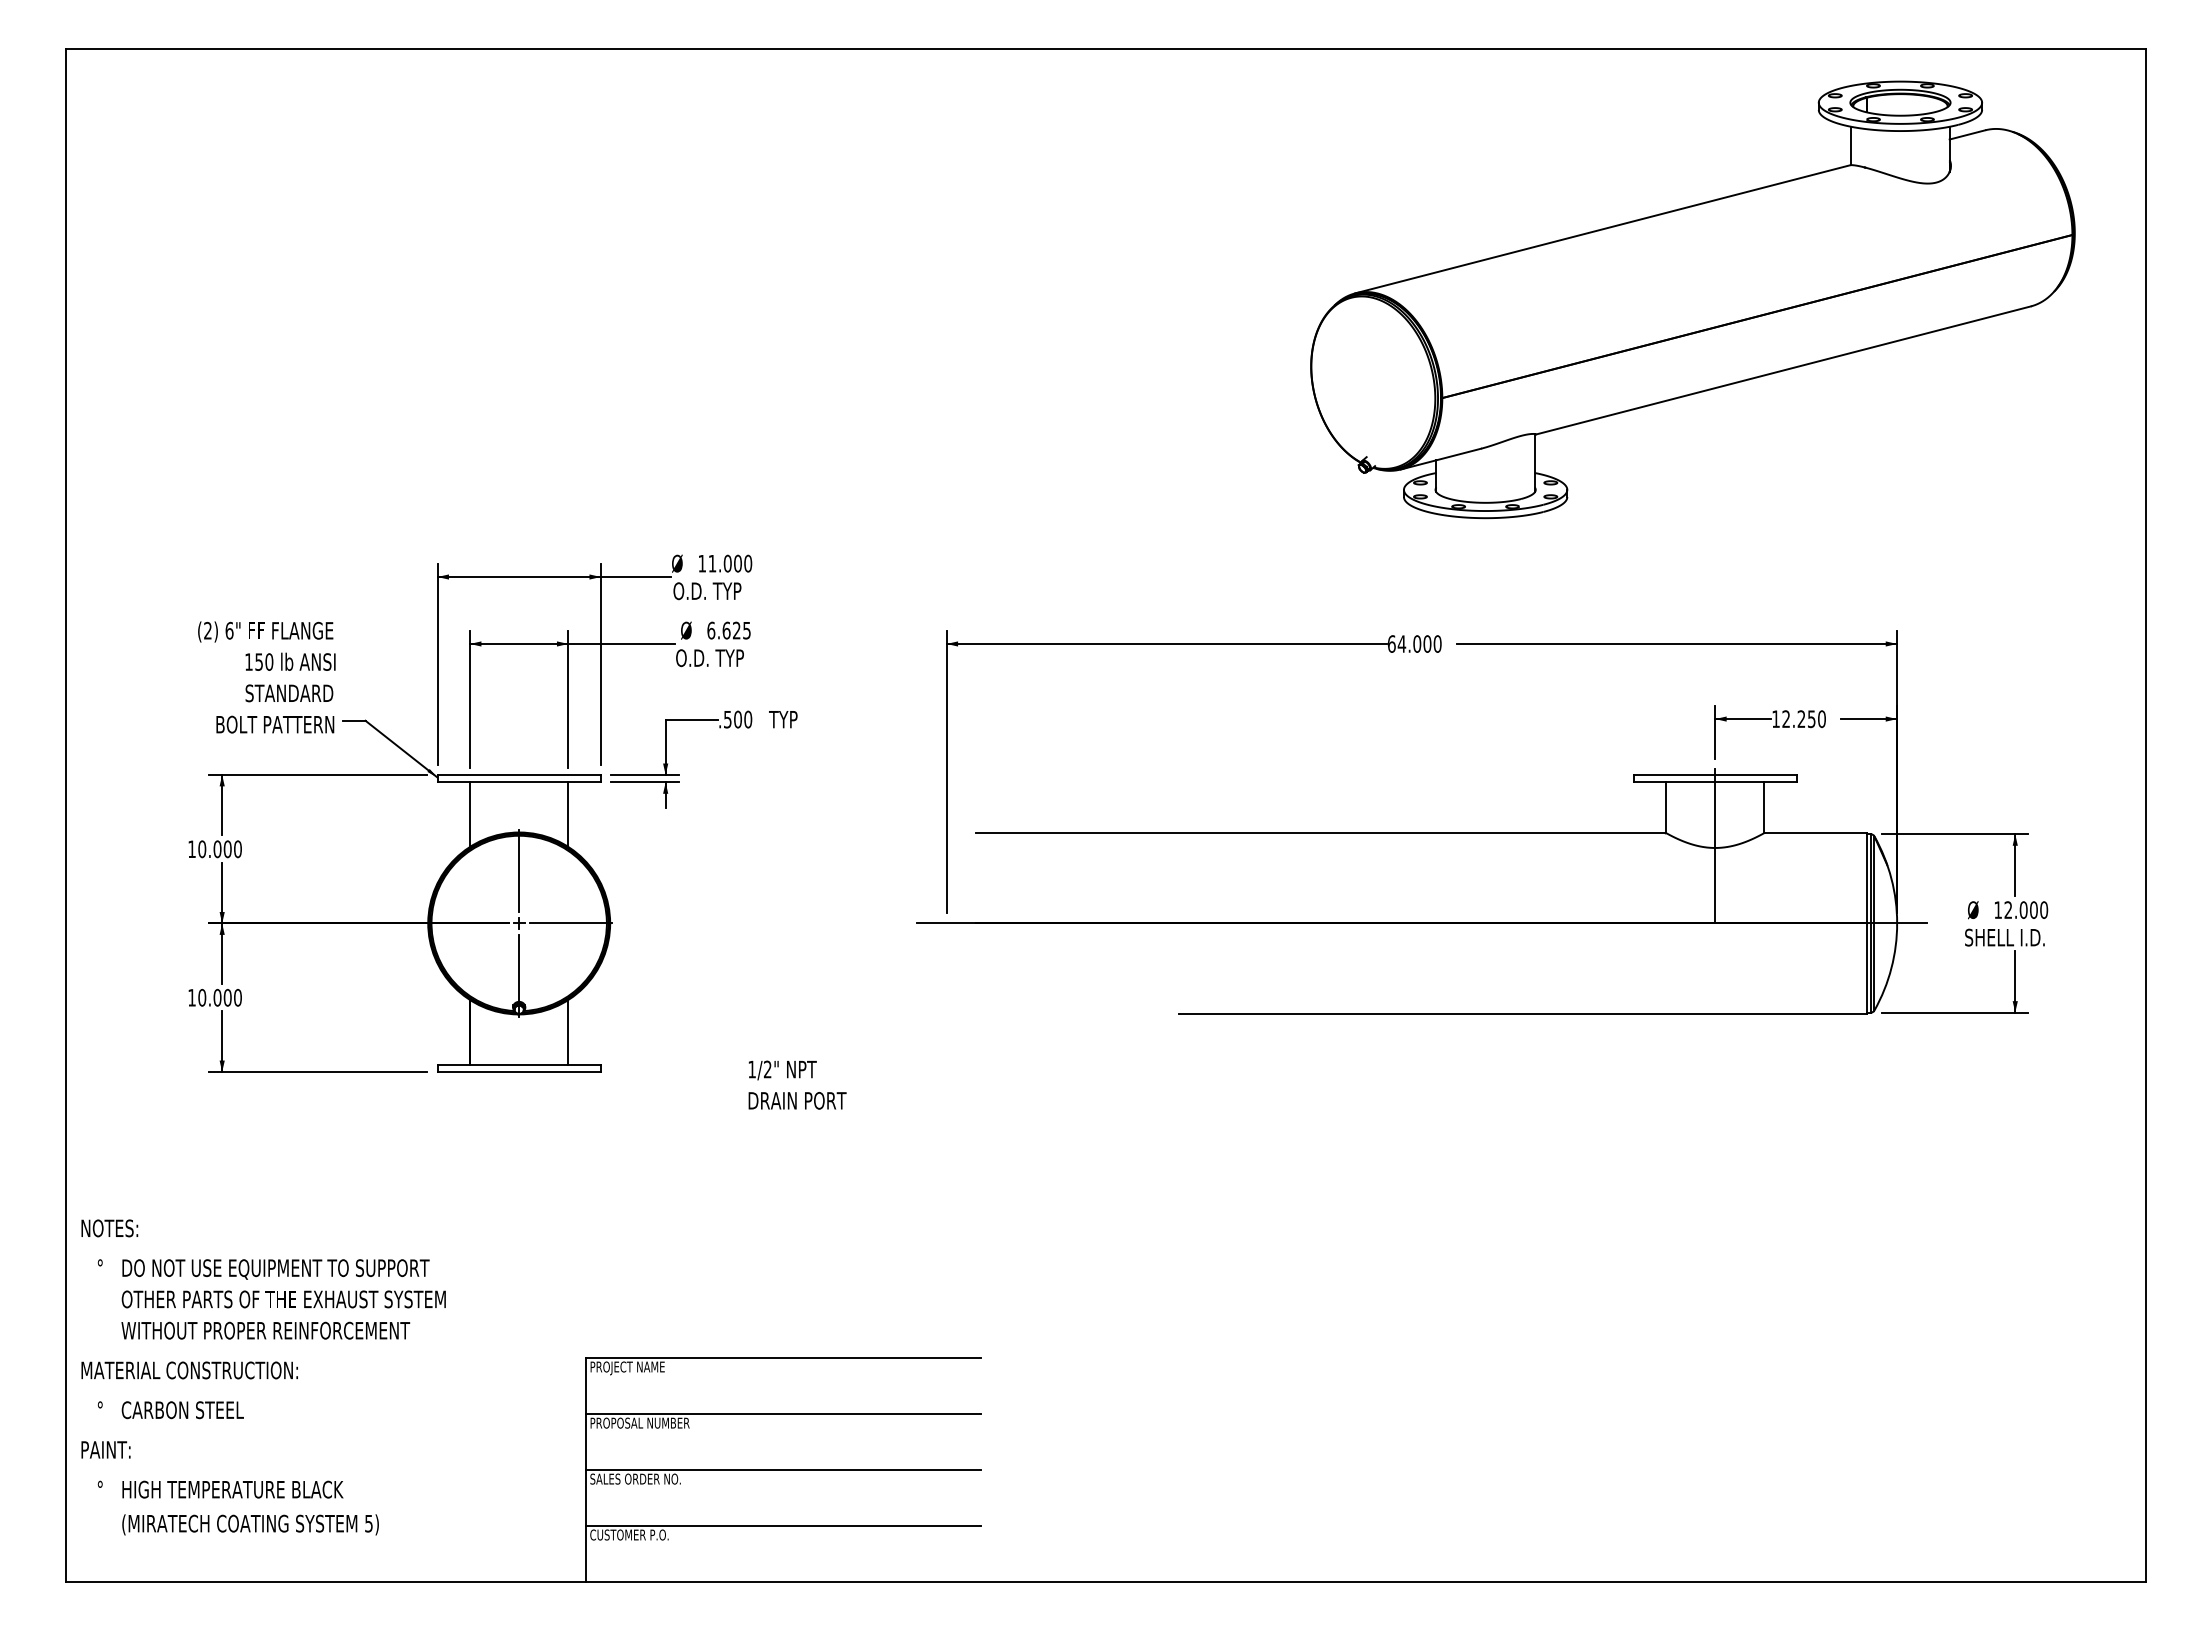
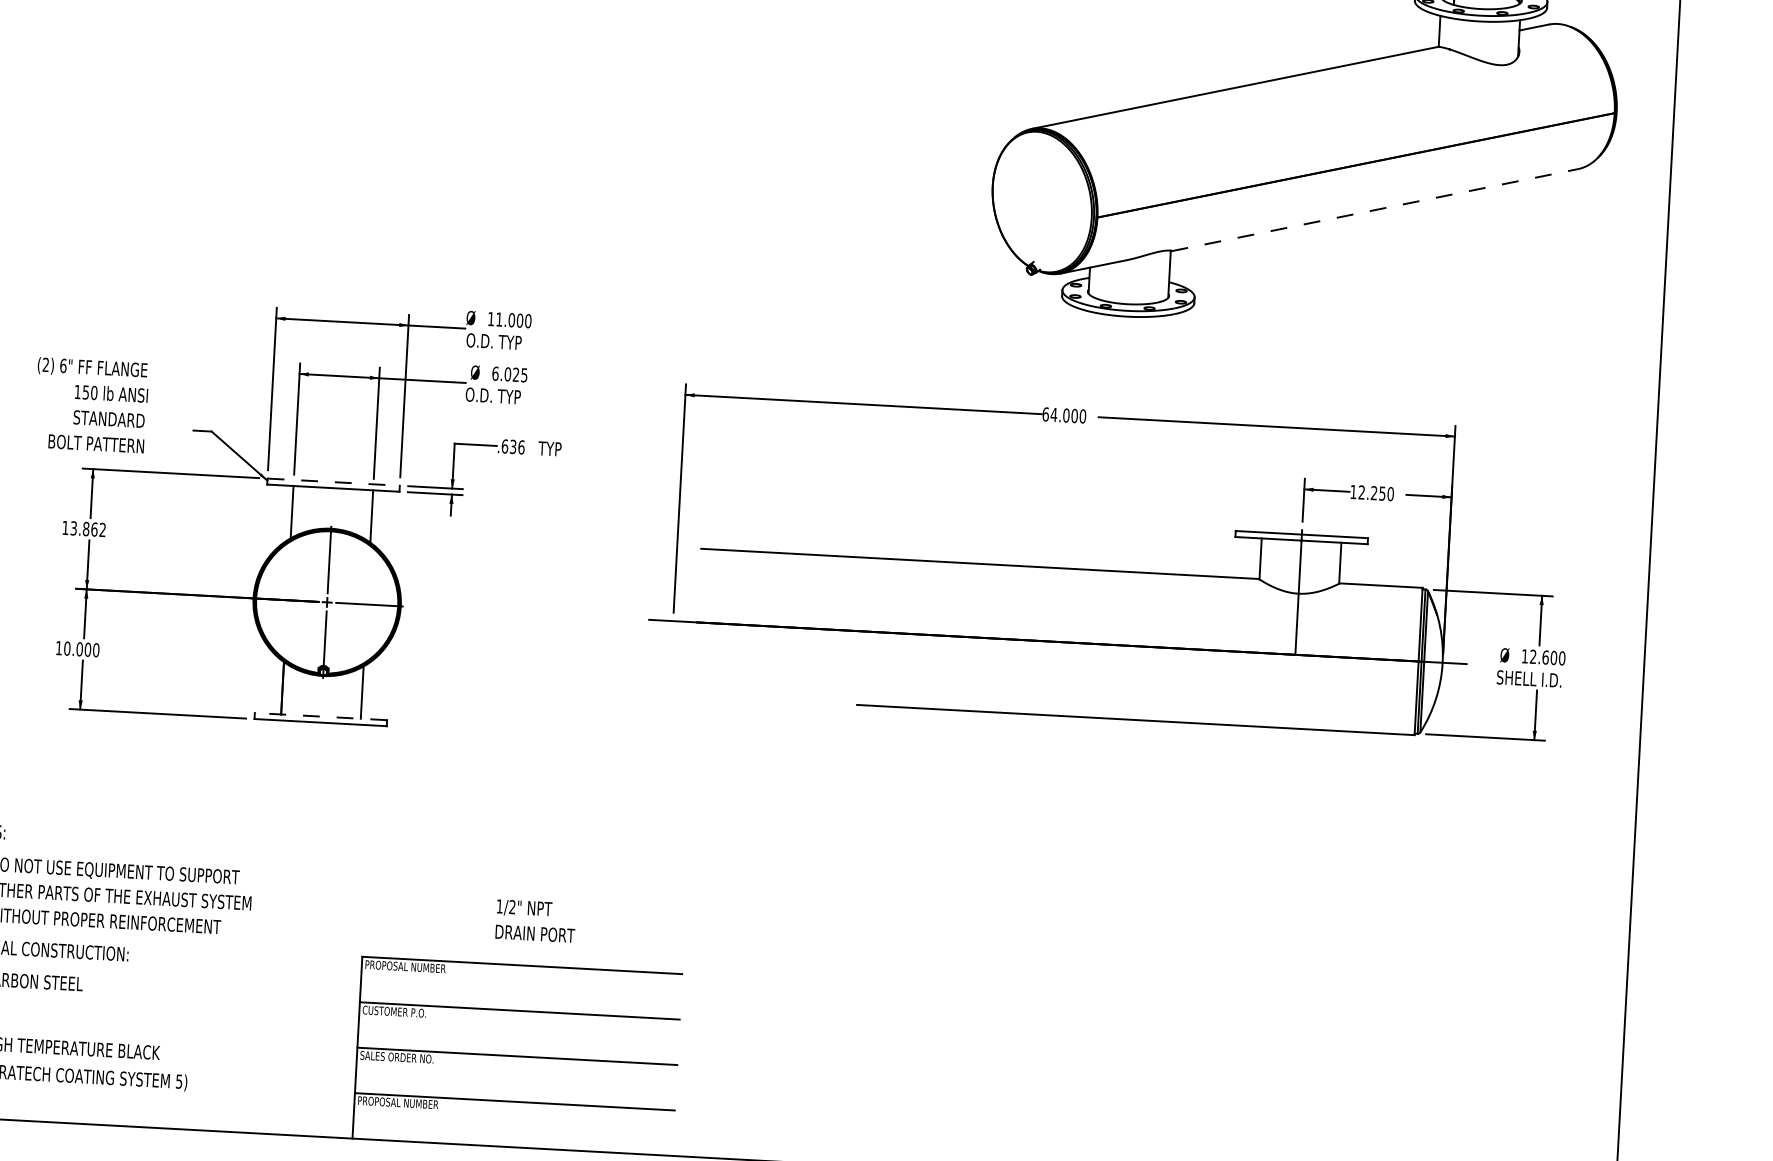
line: (1783, 370) -> (1374, 210), solid -> dashed
text: (726, 629) -> (507, 373), 6.625 -> 6.025
text: (266, 677) -> (91, 405), moved
text: (737, 719) -> (512, 446), .500 -> .636
line: (519, 774) -> (333, 481), solid -> dashed
text: (219, 849) -> (87, 529), 10.000 -> 13.862
text: (2023, 909) -> (1545, 657), 12.000 -> 12.600
line: (519, 1064) -> (321, 716), solid -> dashed
text: (797, 1084) -> (535, 920), moved
text: (649, 1368) -> (413, 968), PROJECT NAME -> PROPOSAL NUMBER
text: (639, 1422) -> (402, 1011), PROPOSAL NUMBER -> CUSTOMER P.O.
text: (639, 1534) -> (397, 1102), CUSTOMER P.O. -> PROPOSAL NUMBER

